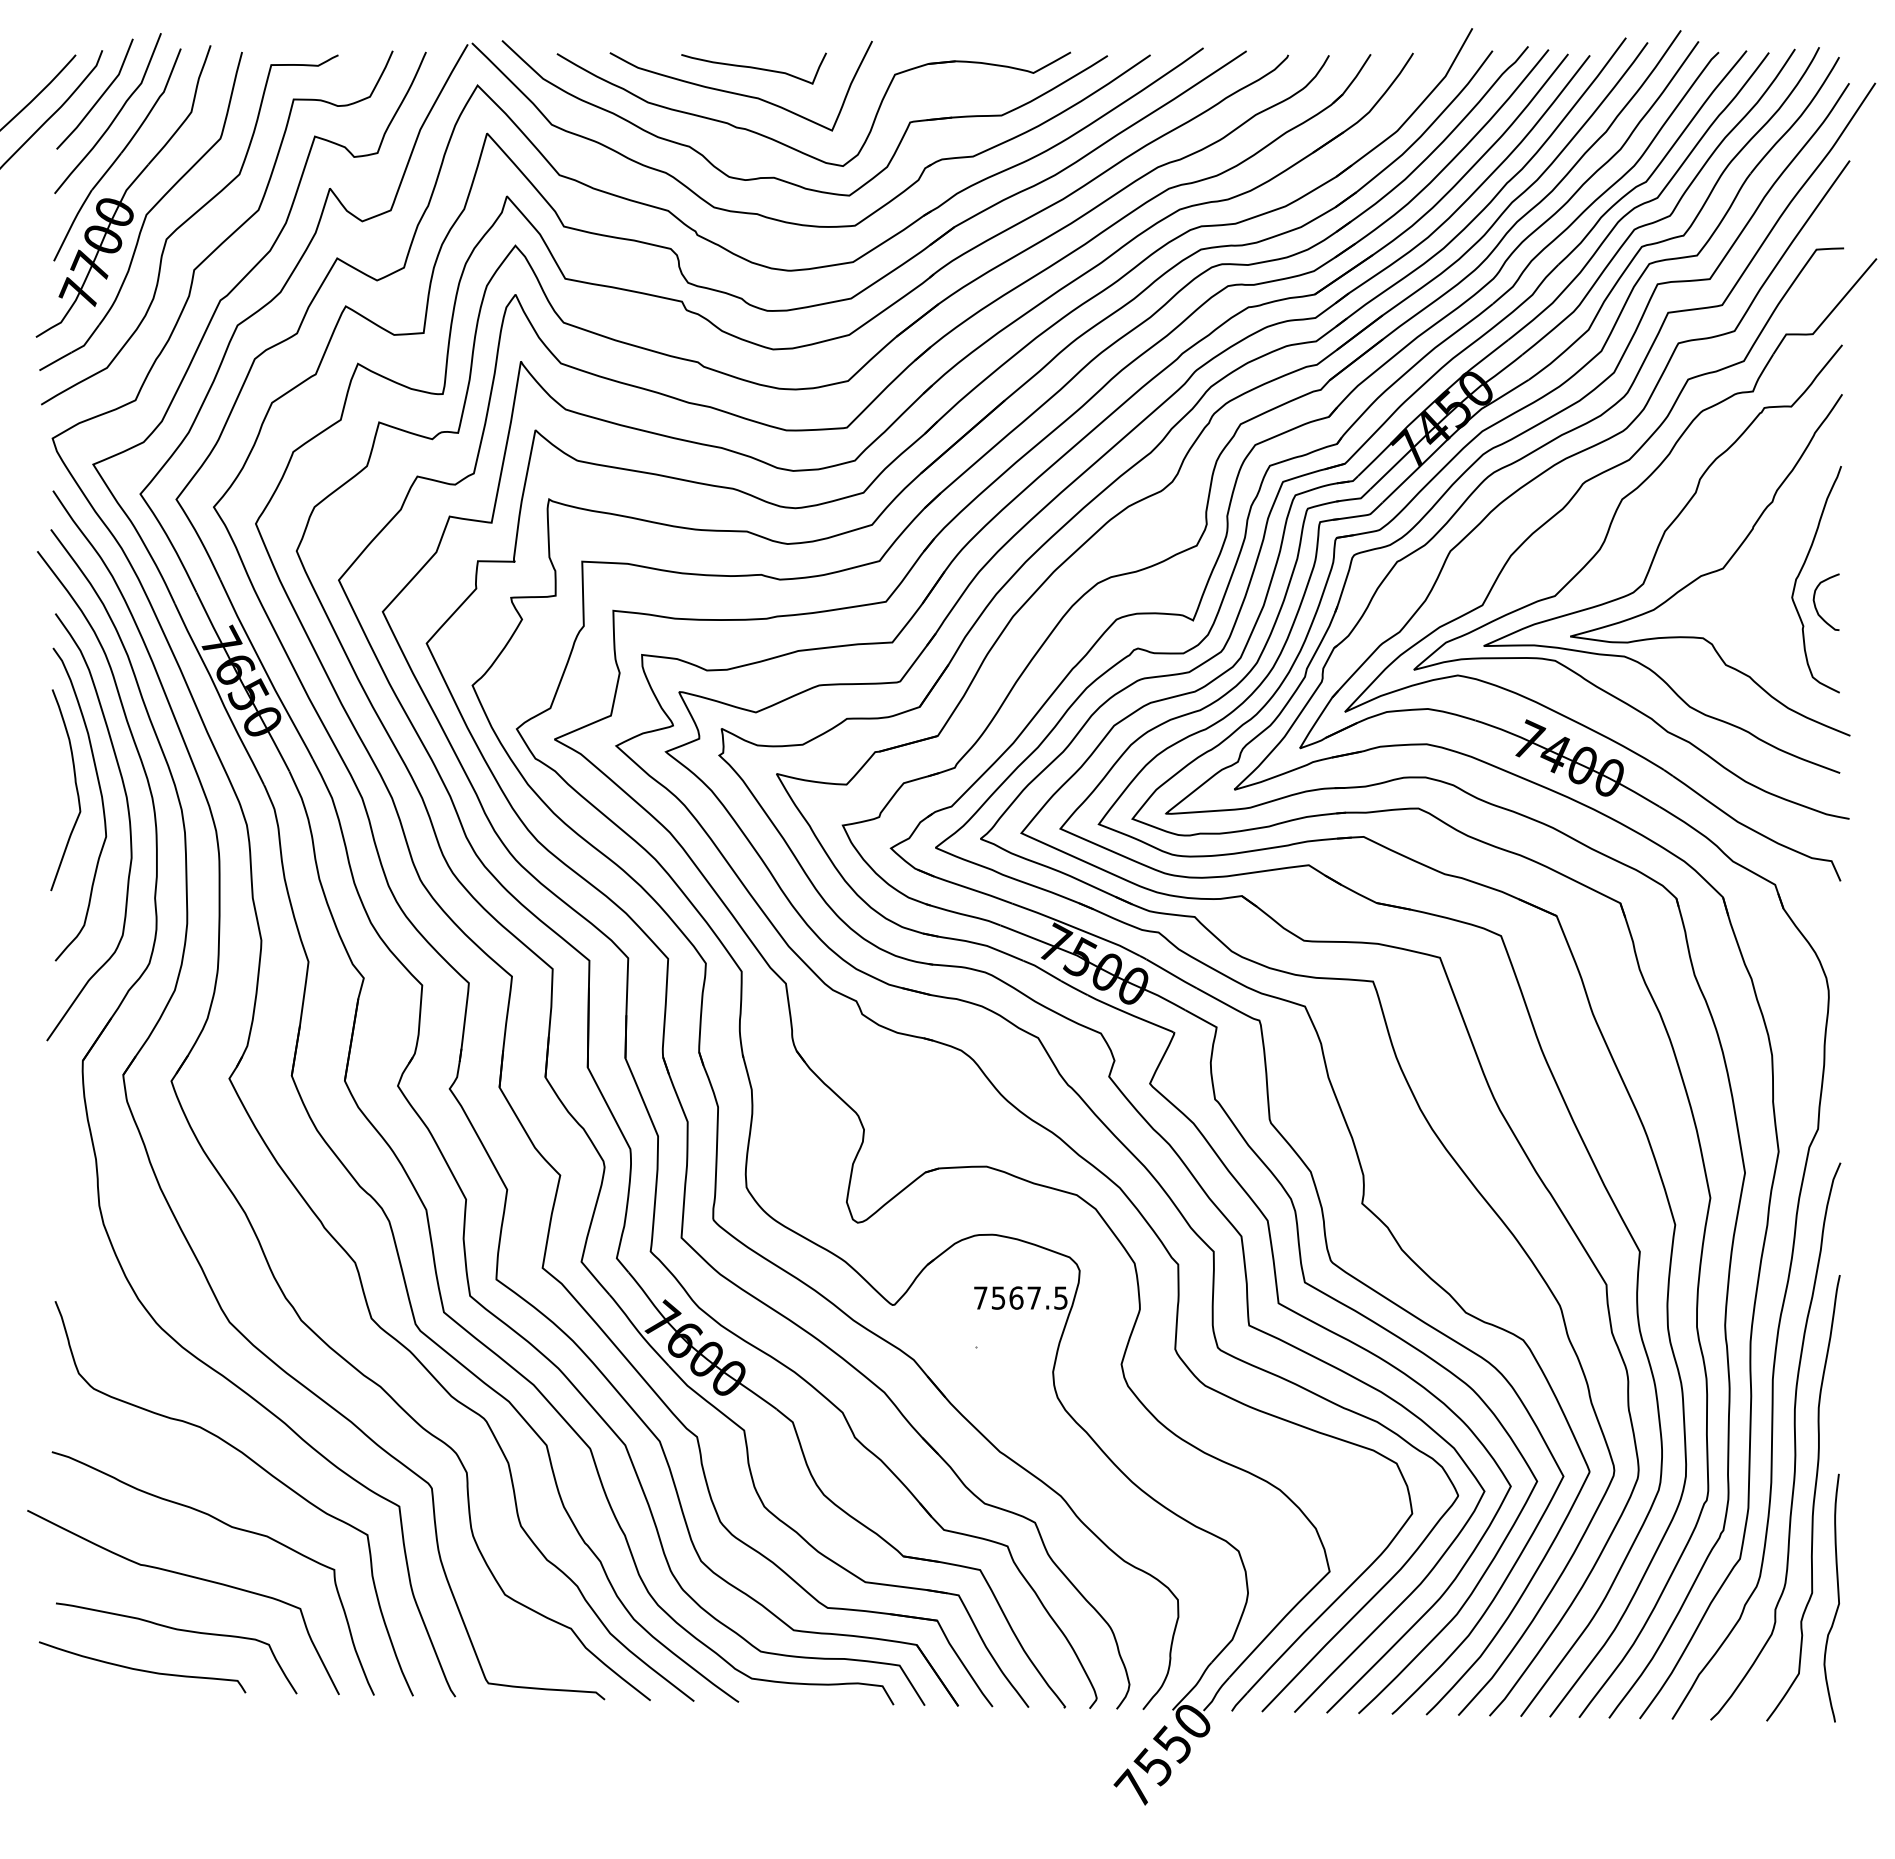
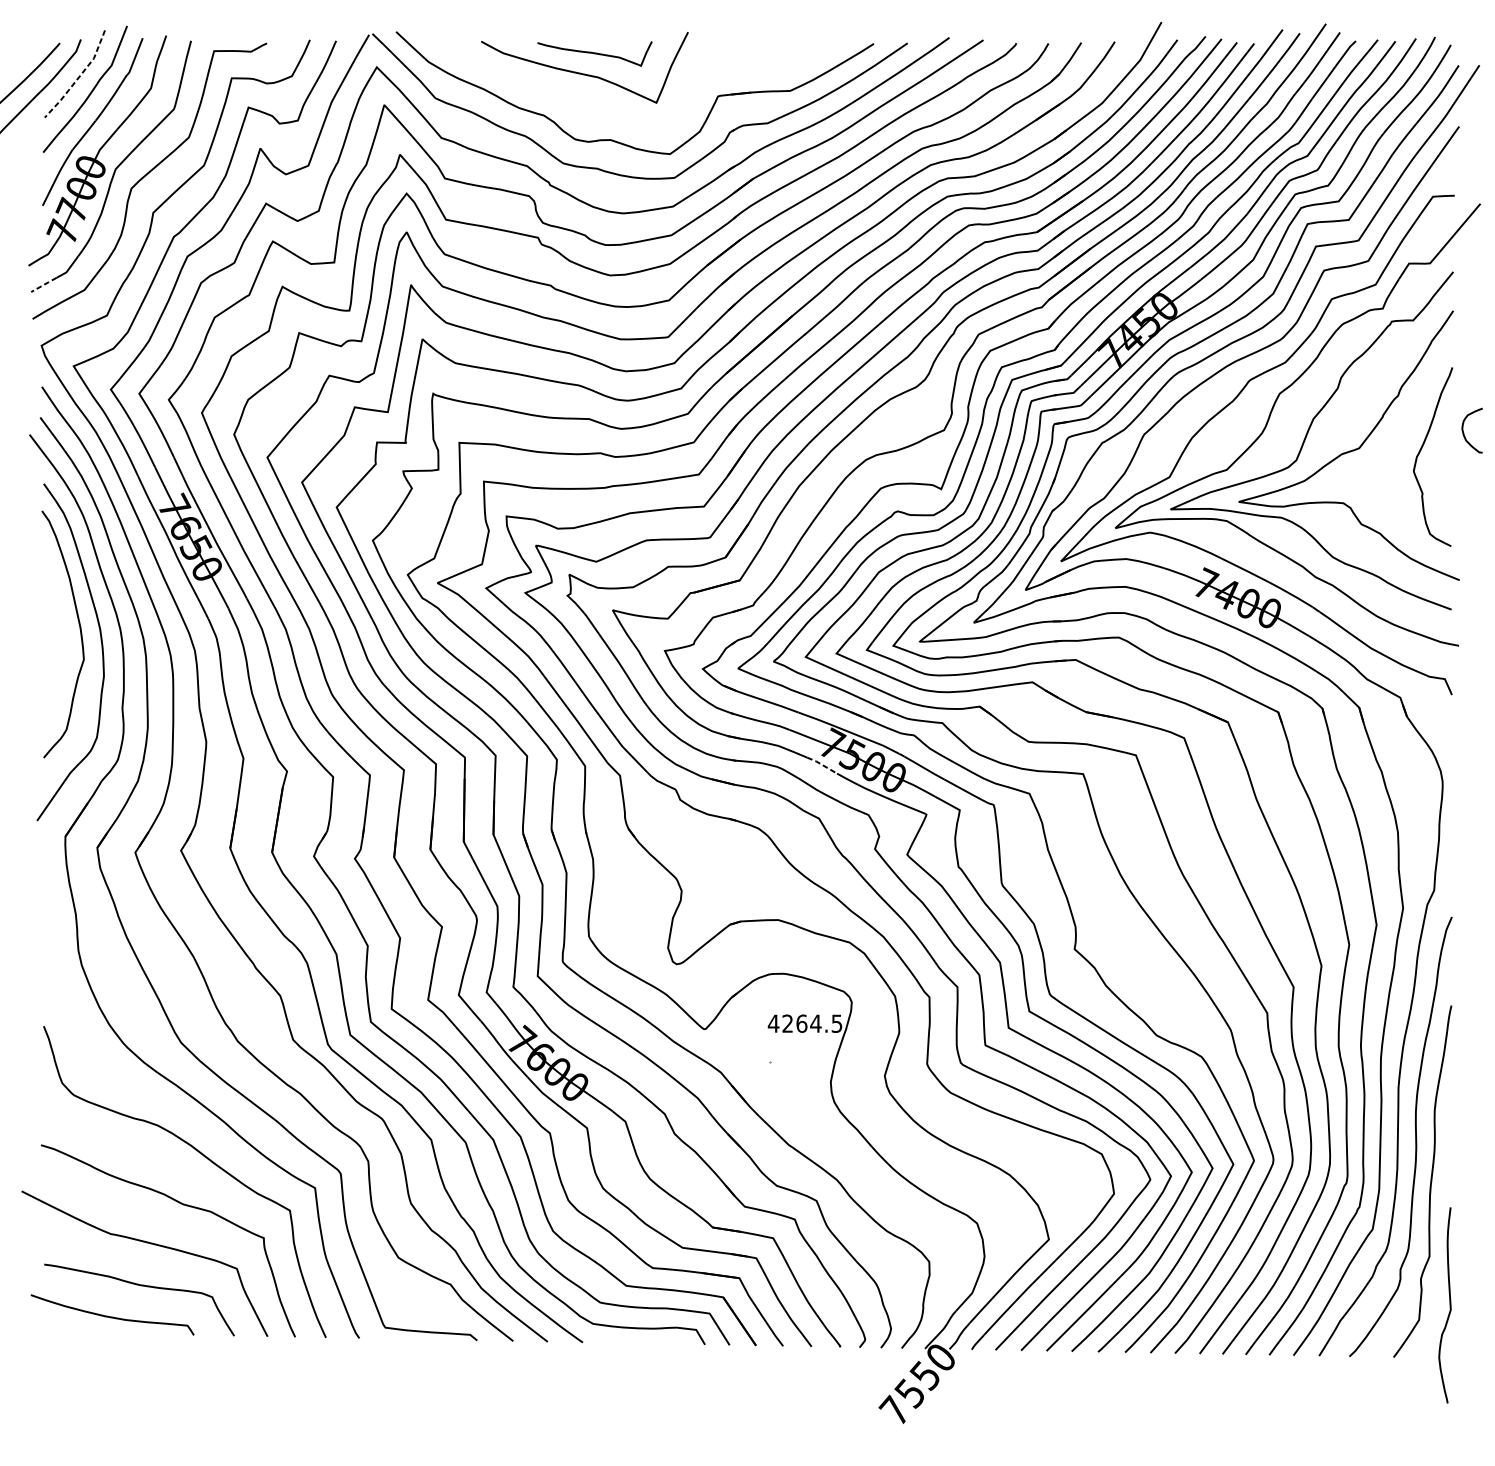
line: (100, 98) -> (79, 77), solid -> dashed
part: (793, 147) -> (626, 116), removed
line: (55, 361) -> (43, 284), solid -> dashed
curve: (1815, 602) -> (1463, 430), moved
curve: (75, 787) -> (59, 620), removed
line: (1042, 969) -> (822, 764), solid -> dashed
text: (1007, 1297) -> (794, 1023), 7567.5 -> 4264.5
curve: (1837, 1597) -> (1449, 1304), moved

